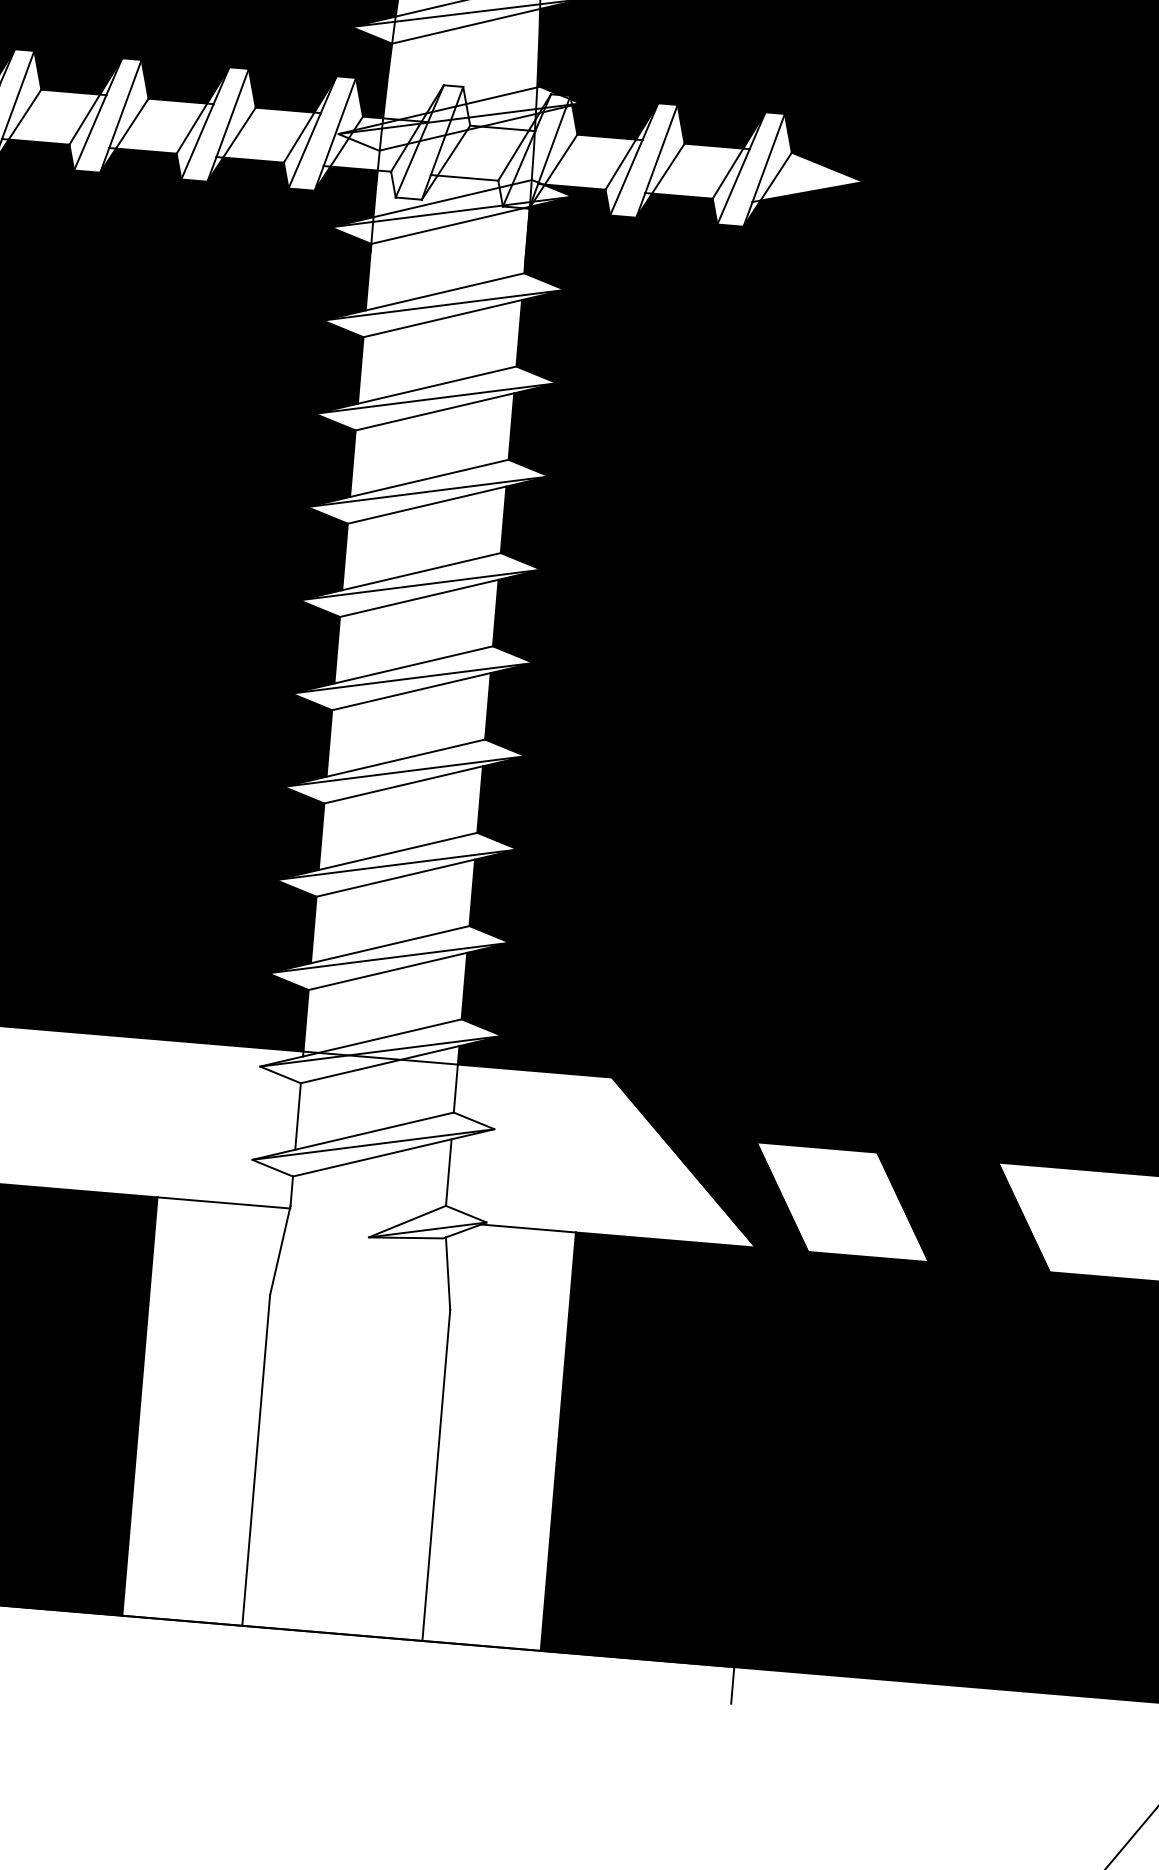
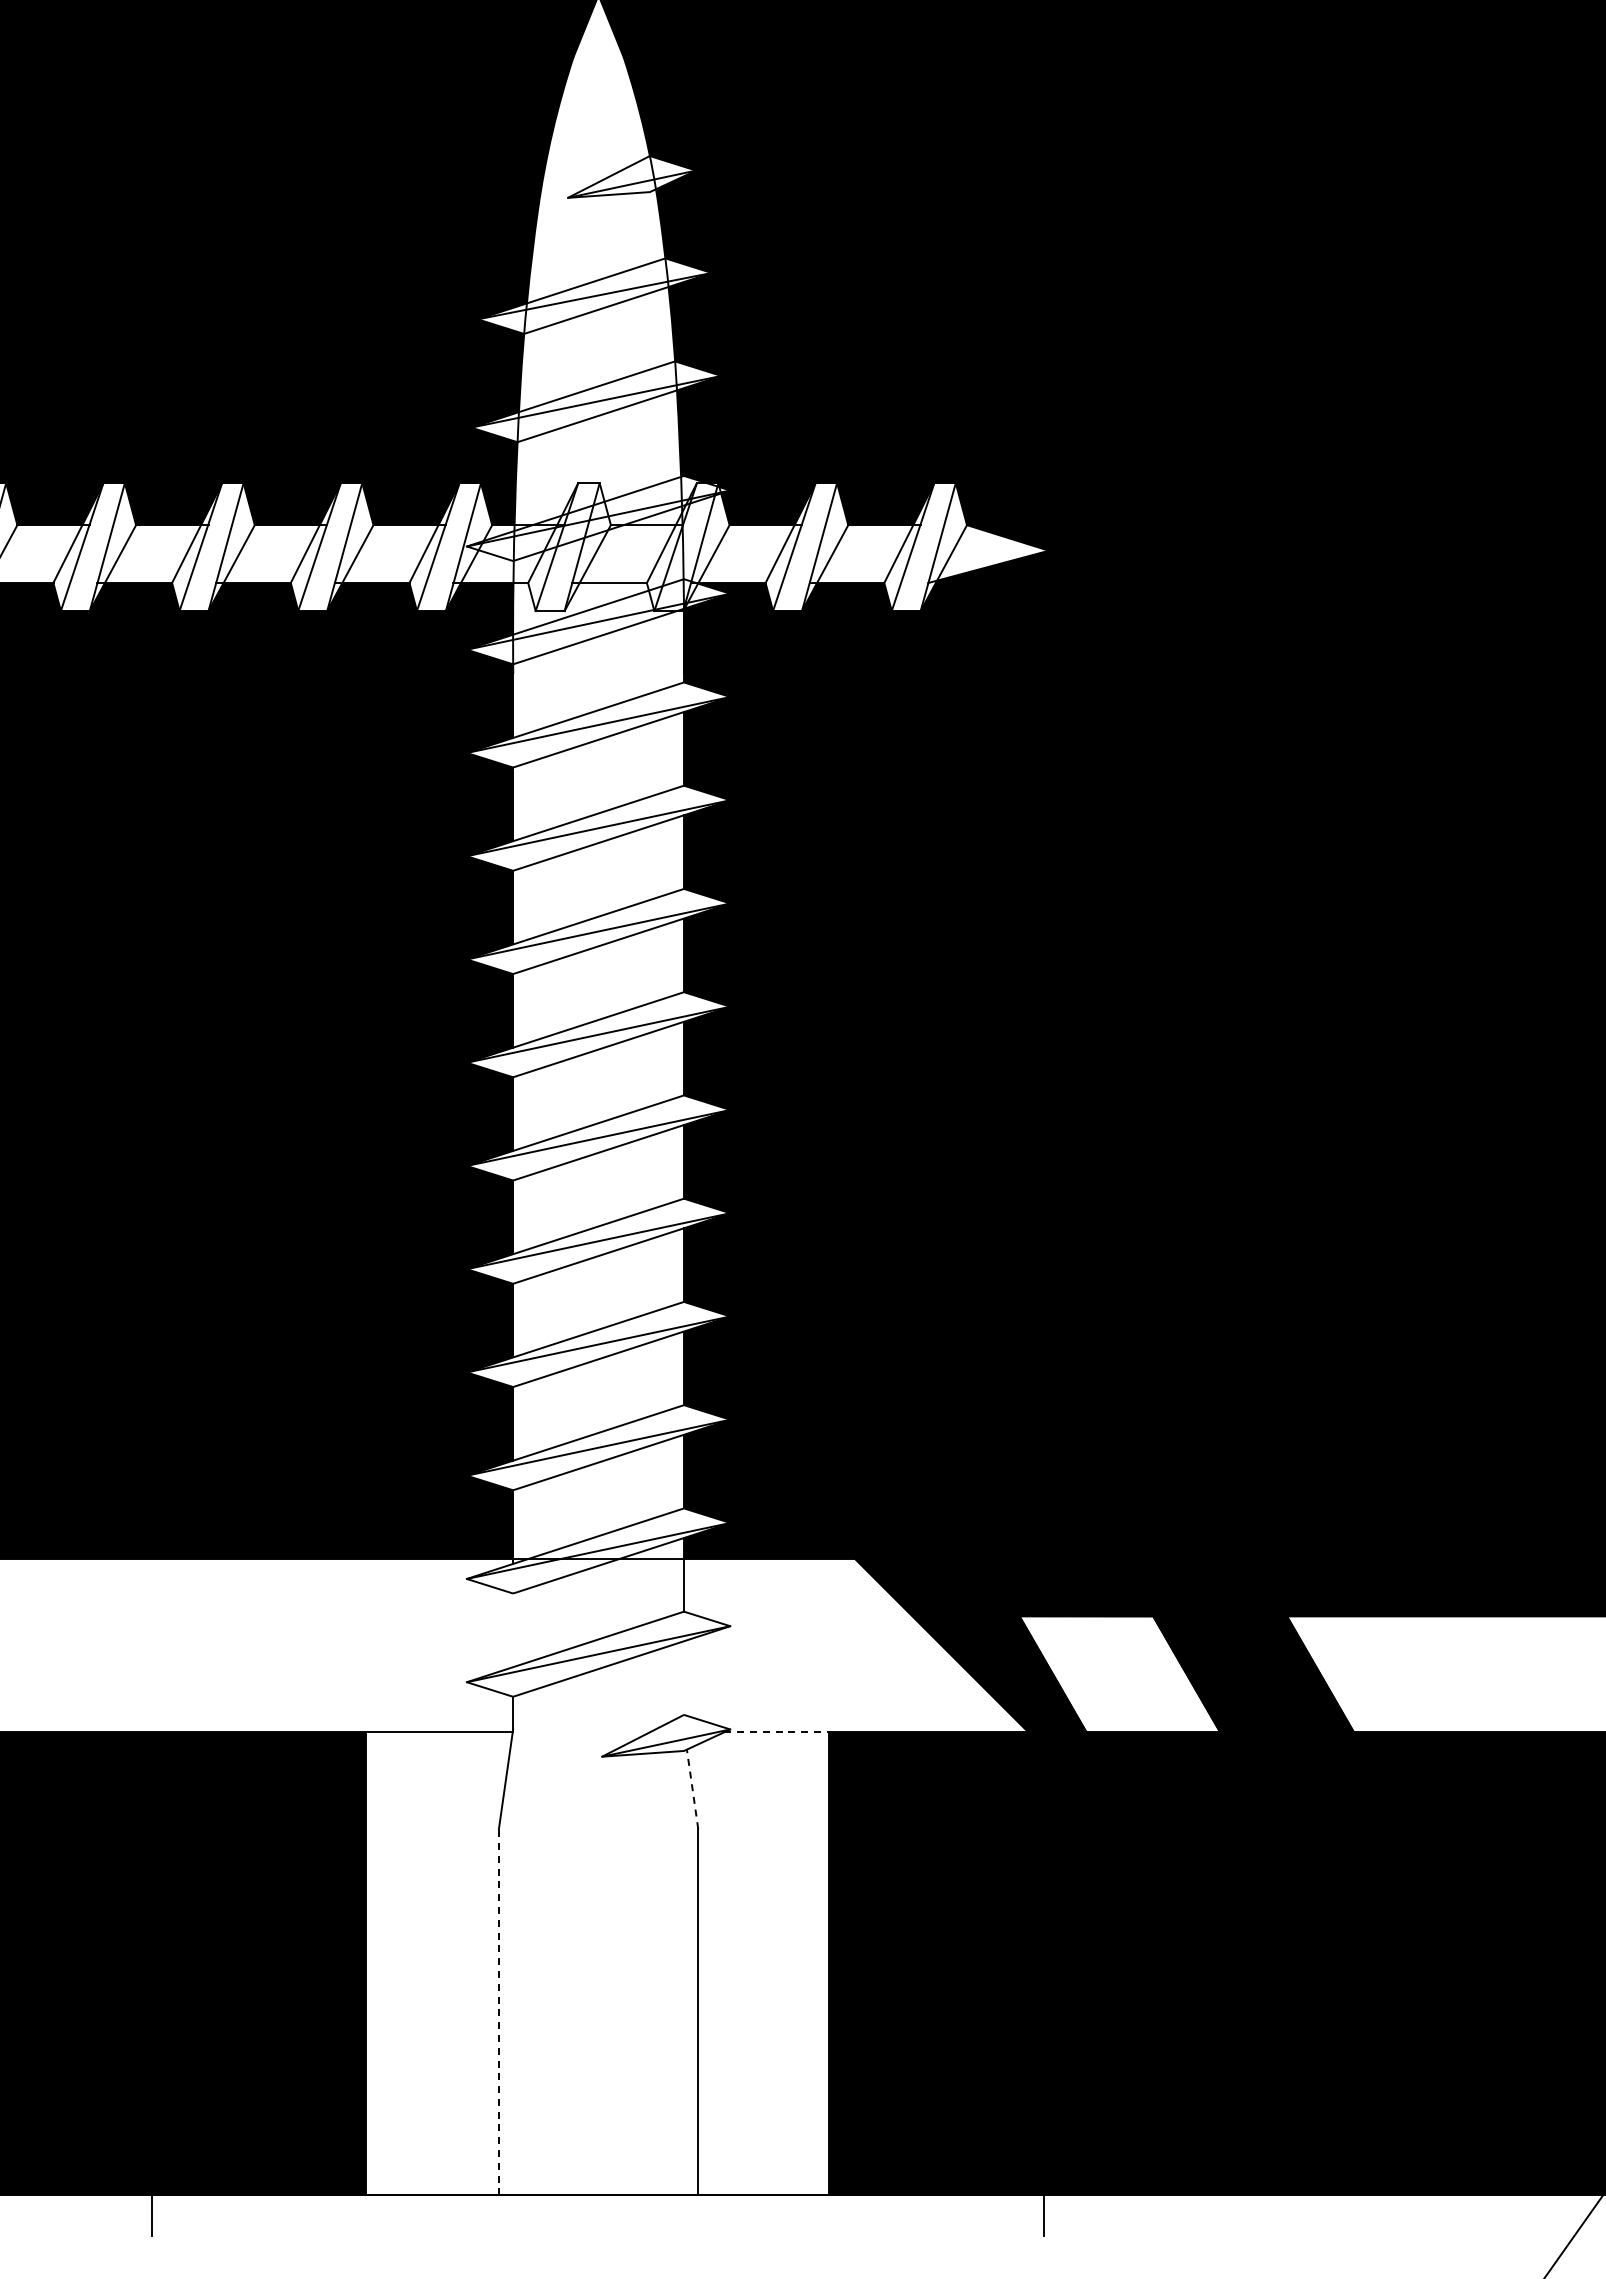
line: (298, 1116) -> (513, 1630), removed
line: (449, 1172) -> (684, 1677), removed
line: (529, 1228) -> (777, 1732), solid -> dashed
line: (448, 1272) -> (692, 1788), solid -> dashed
line: (255, 1459) -> (498, 2011), solid -> dashed

